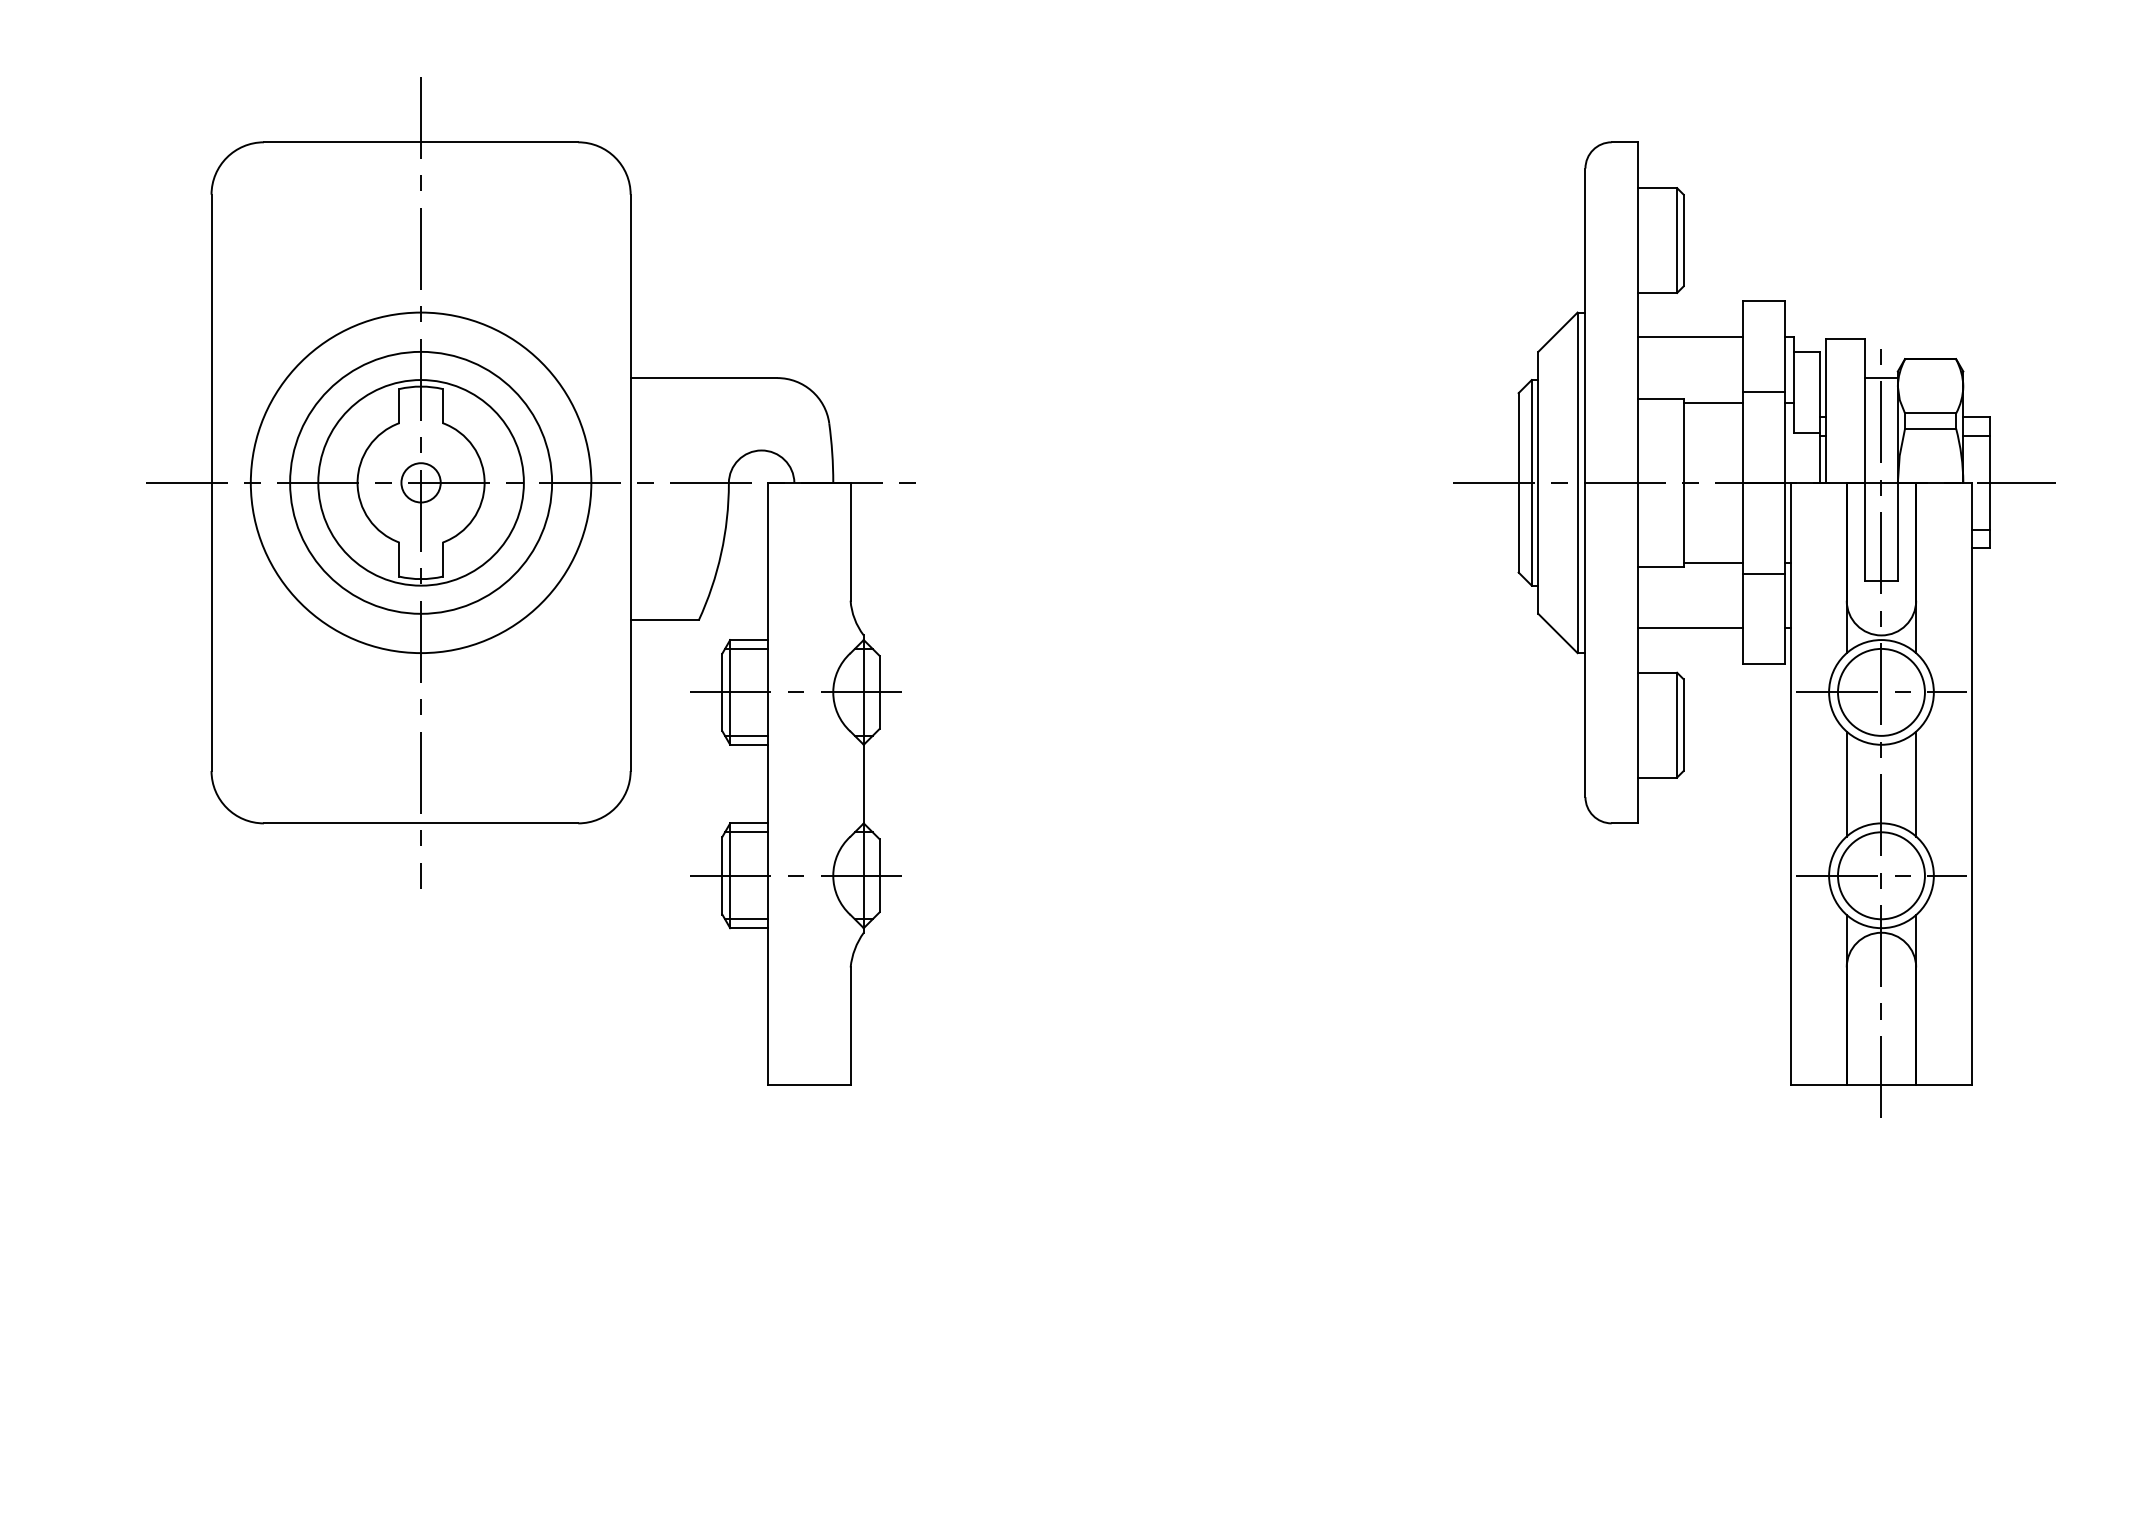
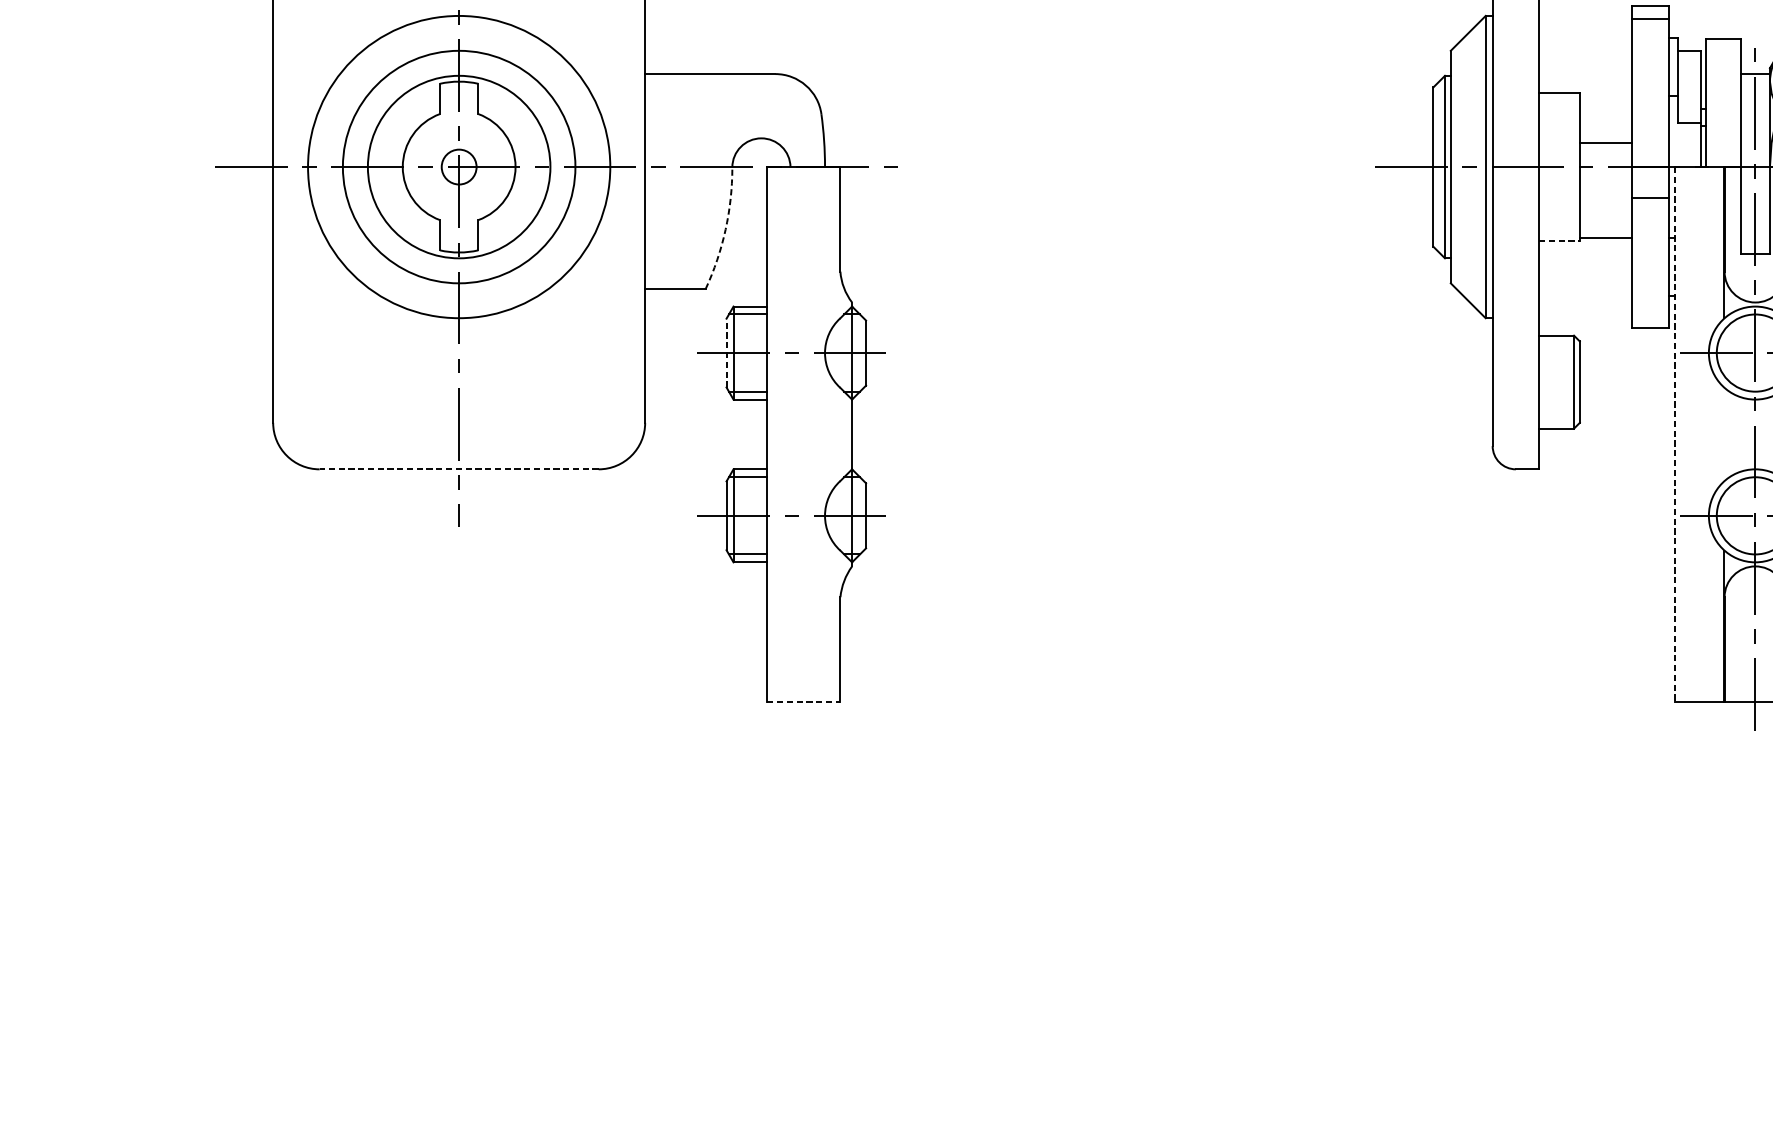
line: (1689, 337) -> (1585, 38), removed
line: (1763, 392) -> (1650, 19), moved
line: (1712, 402) -> (1605, 142), moved
arc: (721, 553) -> (725, 229), solid -> dashed
line: (1660, 566) -> (1559, 241), solid -> dashed
line: (1763, 573) -> (1650, 197), moved
line: (1689, 628) -> (1585, 296), removed
line: (722, 692) -> (726, 353), solid -> dashed
line: (1846, 783) -> (1724, 433), removed
line: (1791, 784) -> (1675, 434), solid -> dashed
line: (420, 823) -> (458, 469), solid -> dashed
line: (809, 1085) -> (803, 701), solid -> dashed

